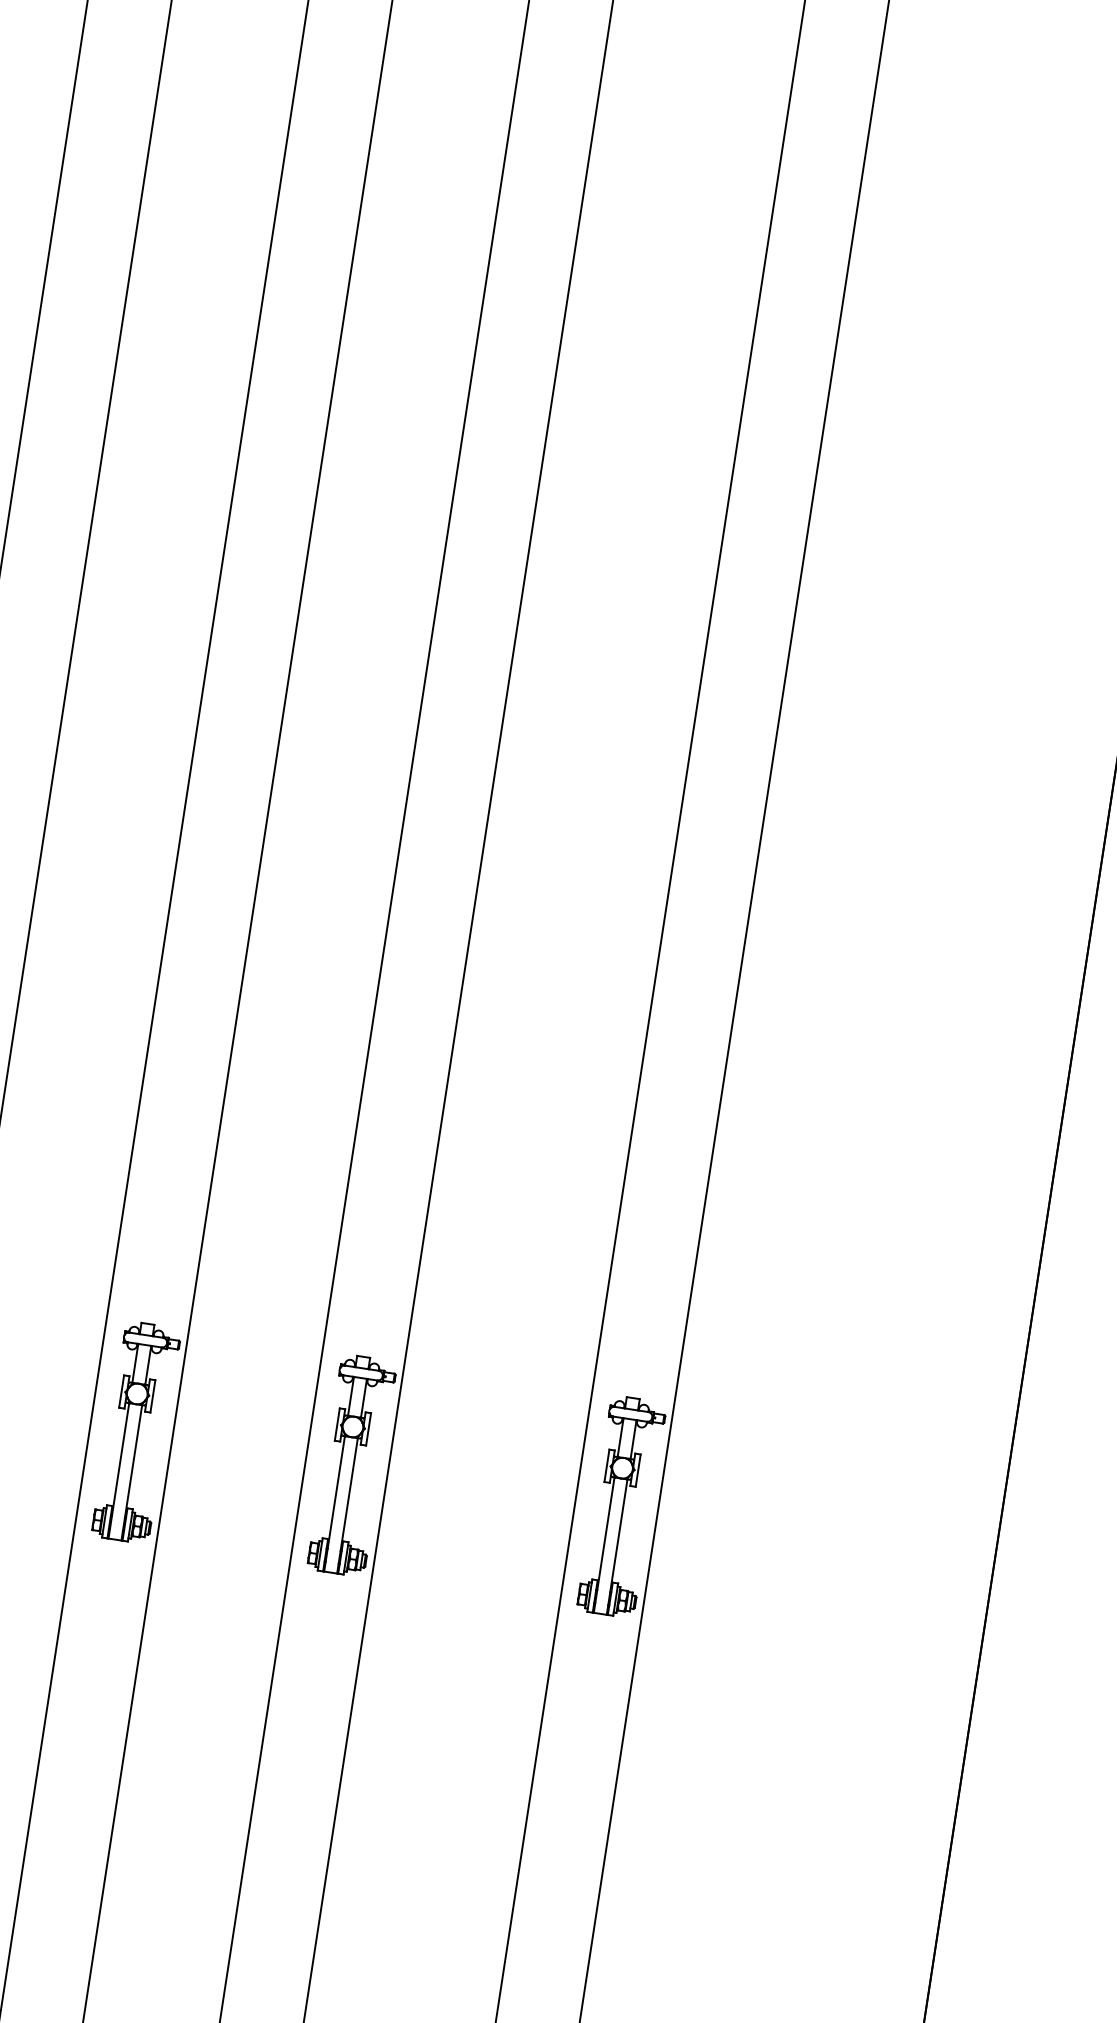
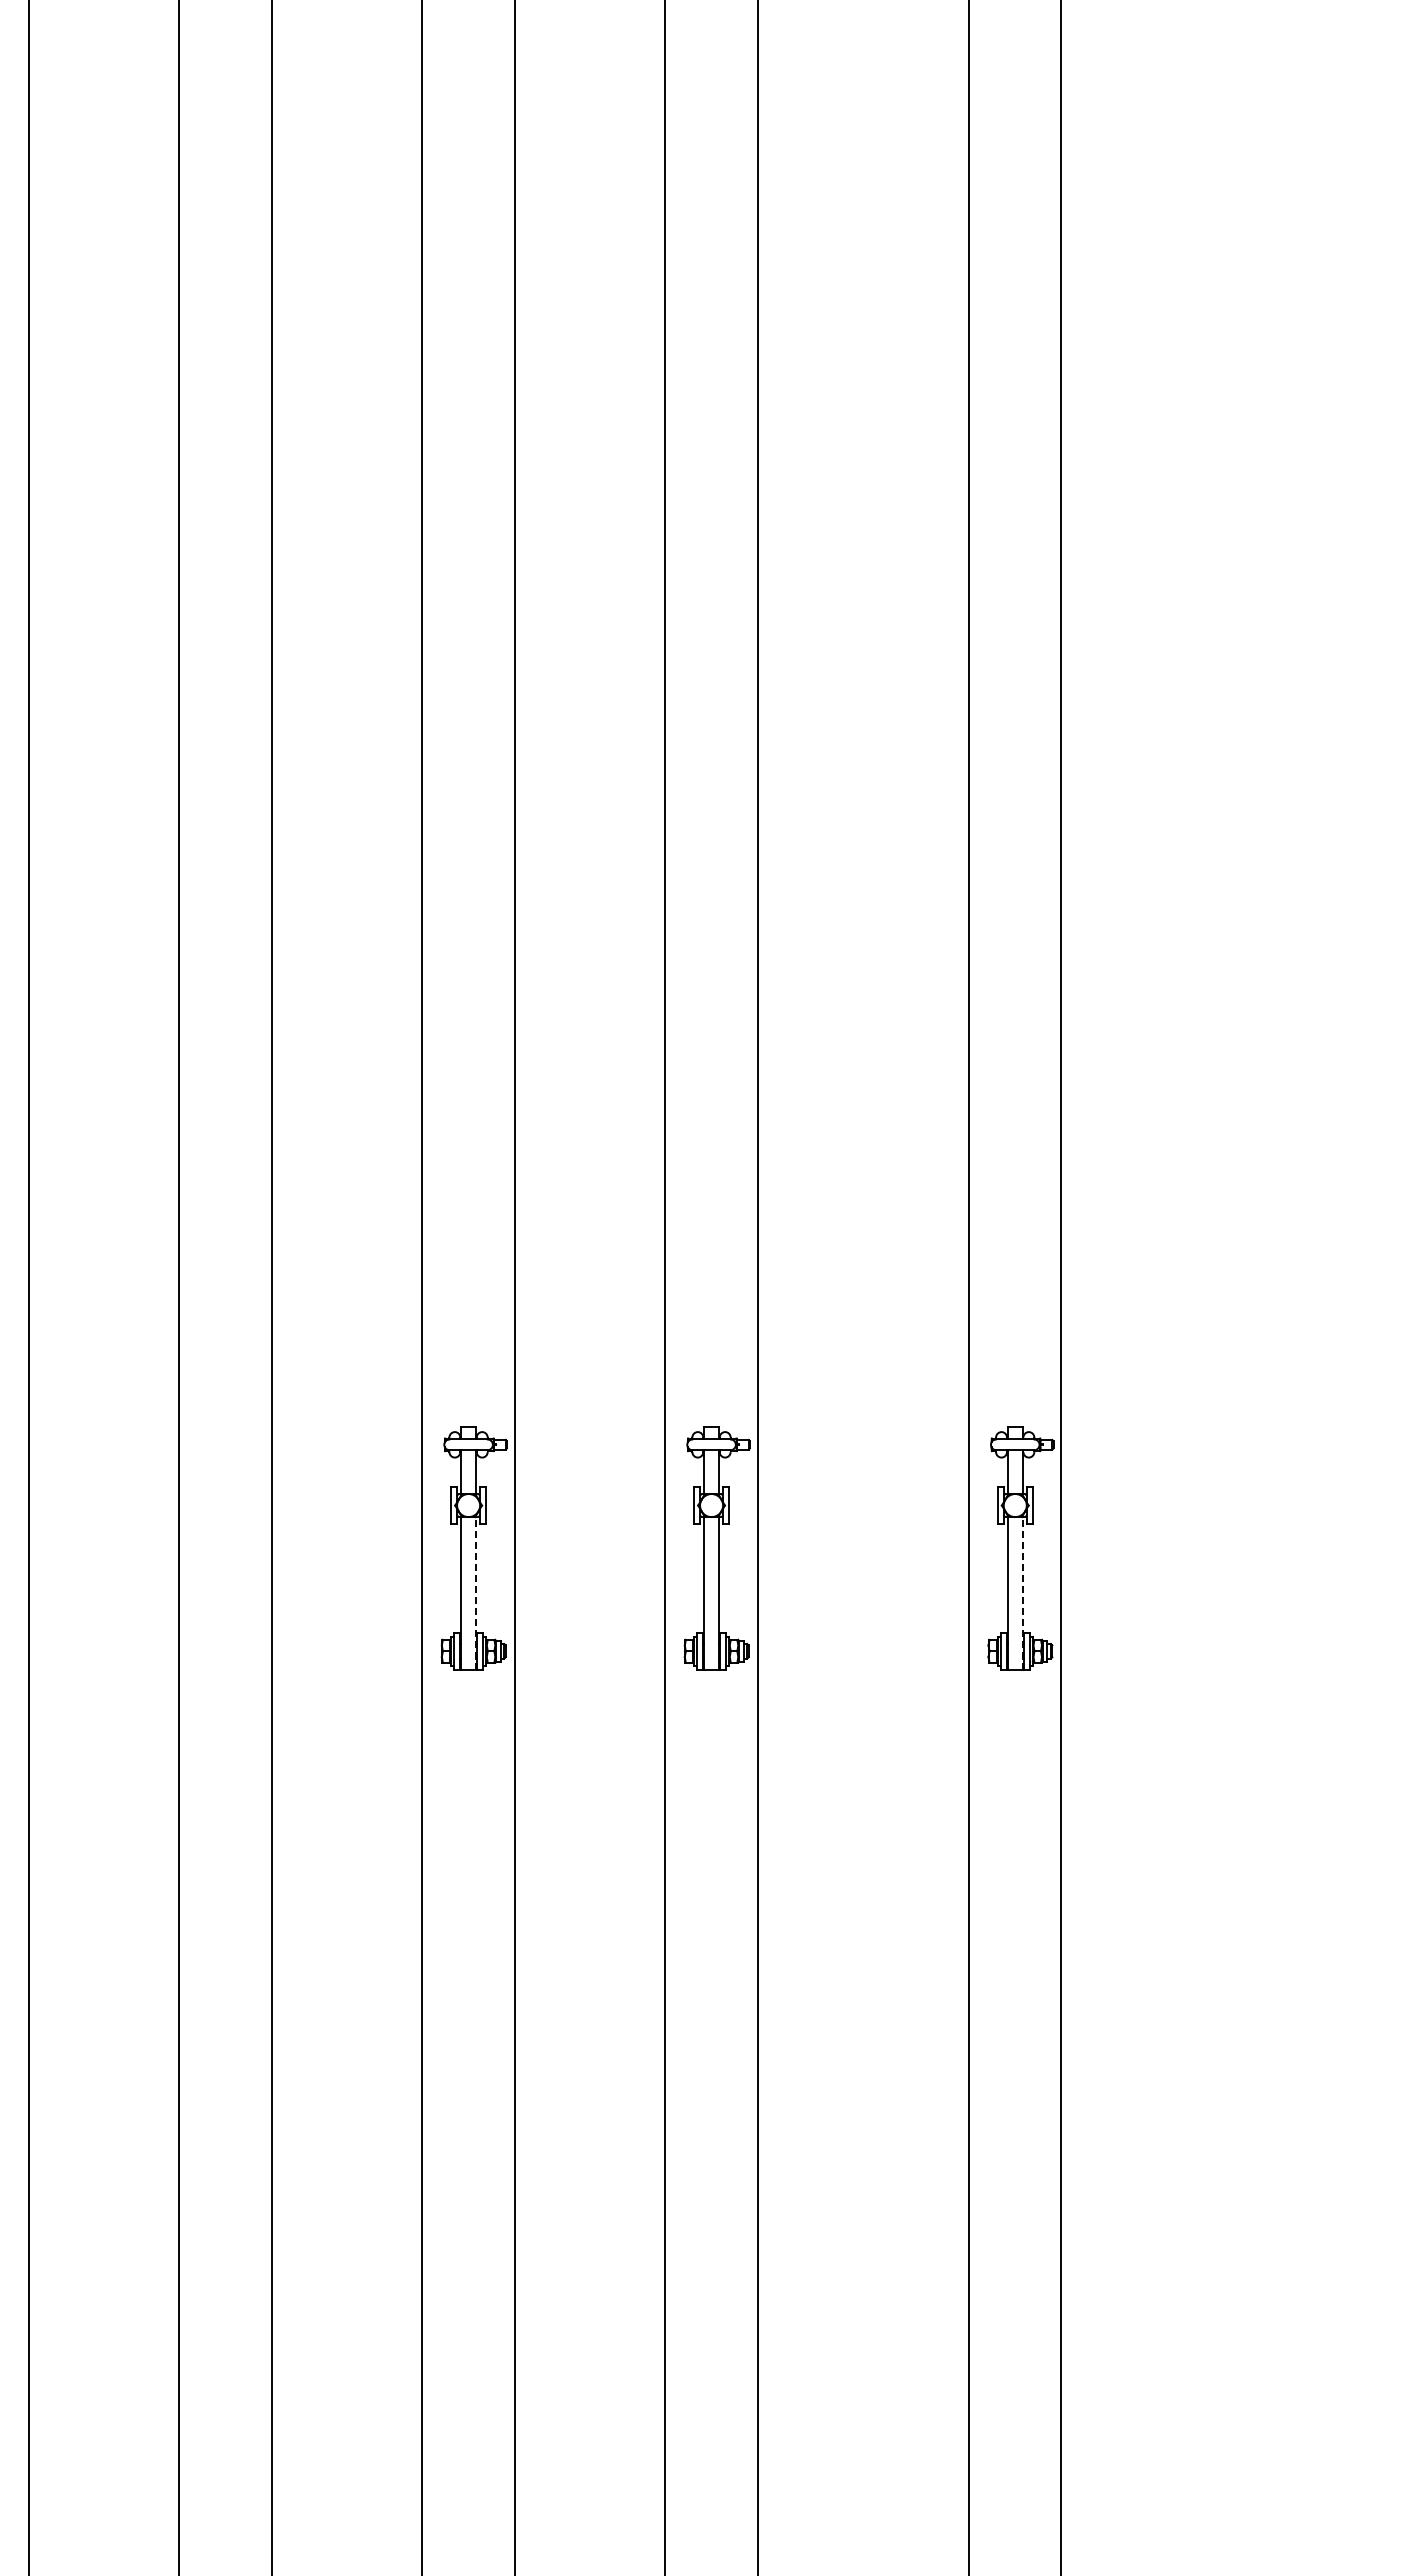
line: (131, 1472) -> (475, 1592), solid -> dashed
line: (617, 1546) -> (1022, 1592), solid -> dashed

